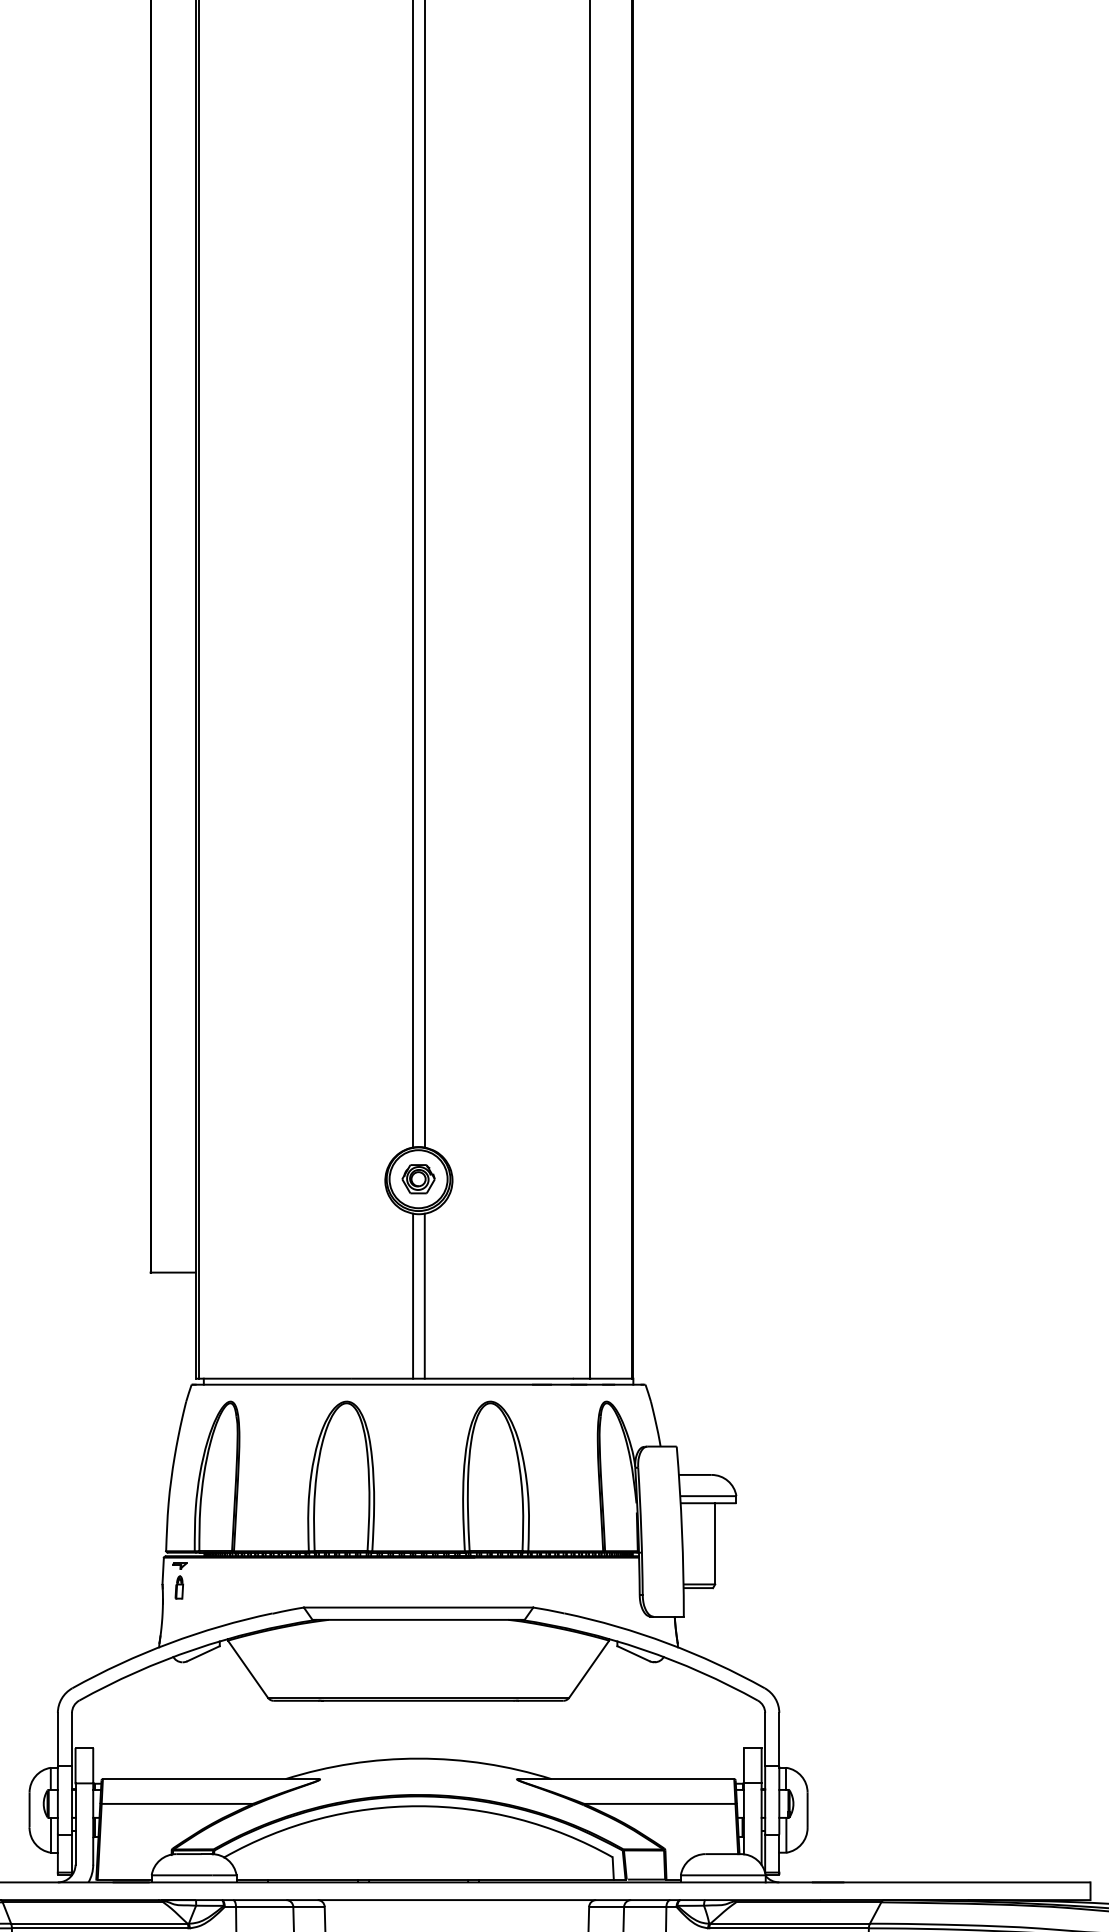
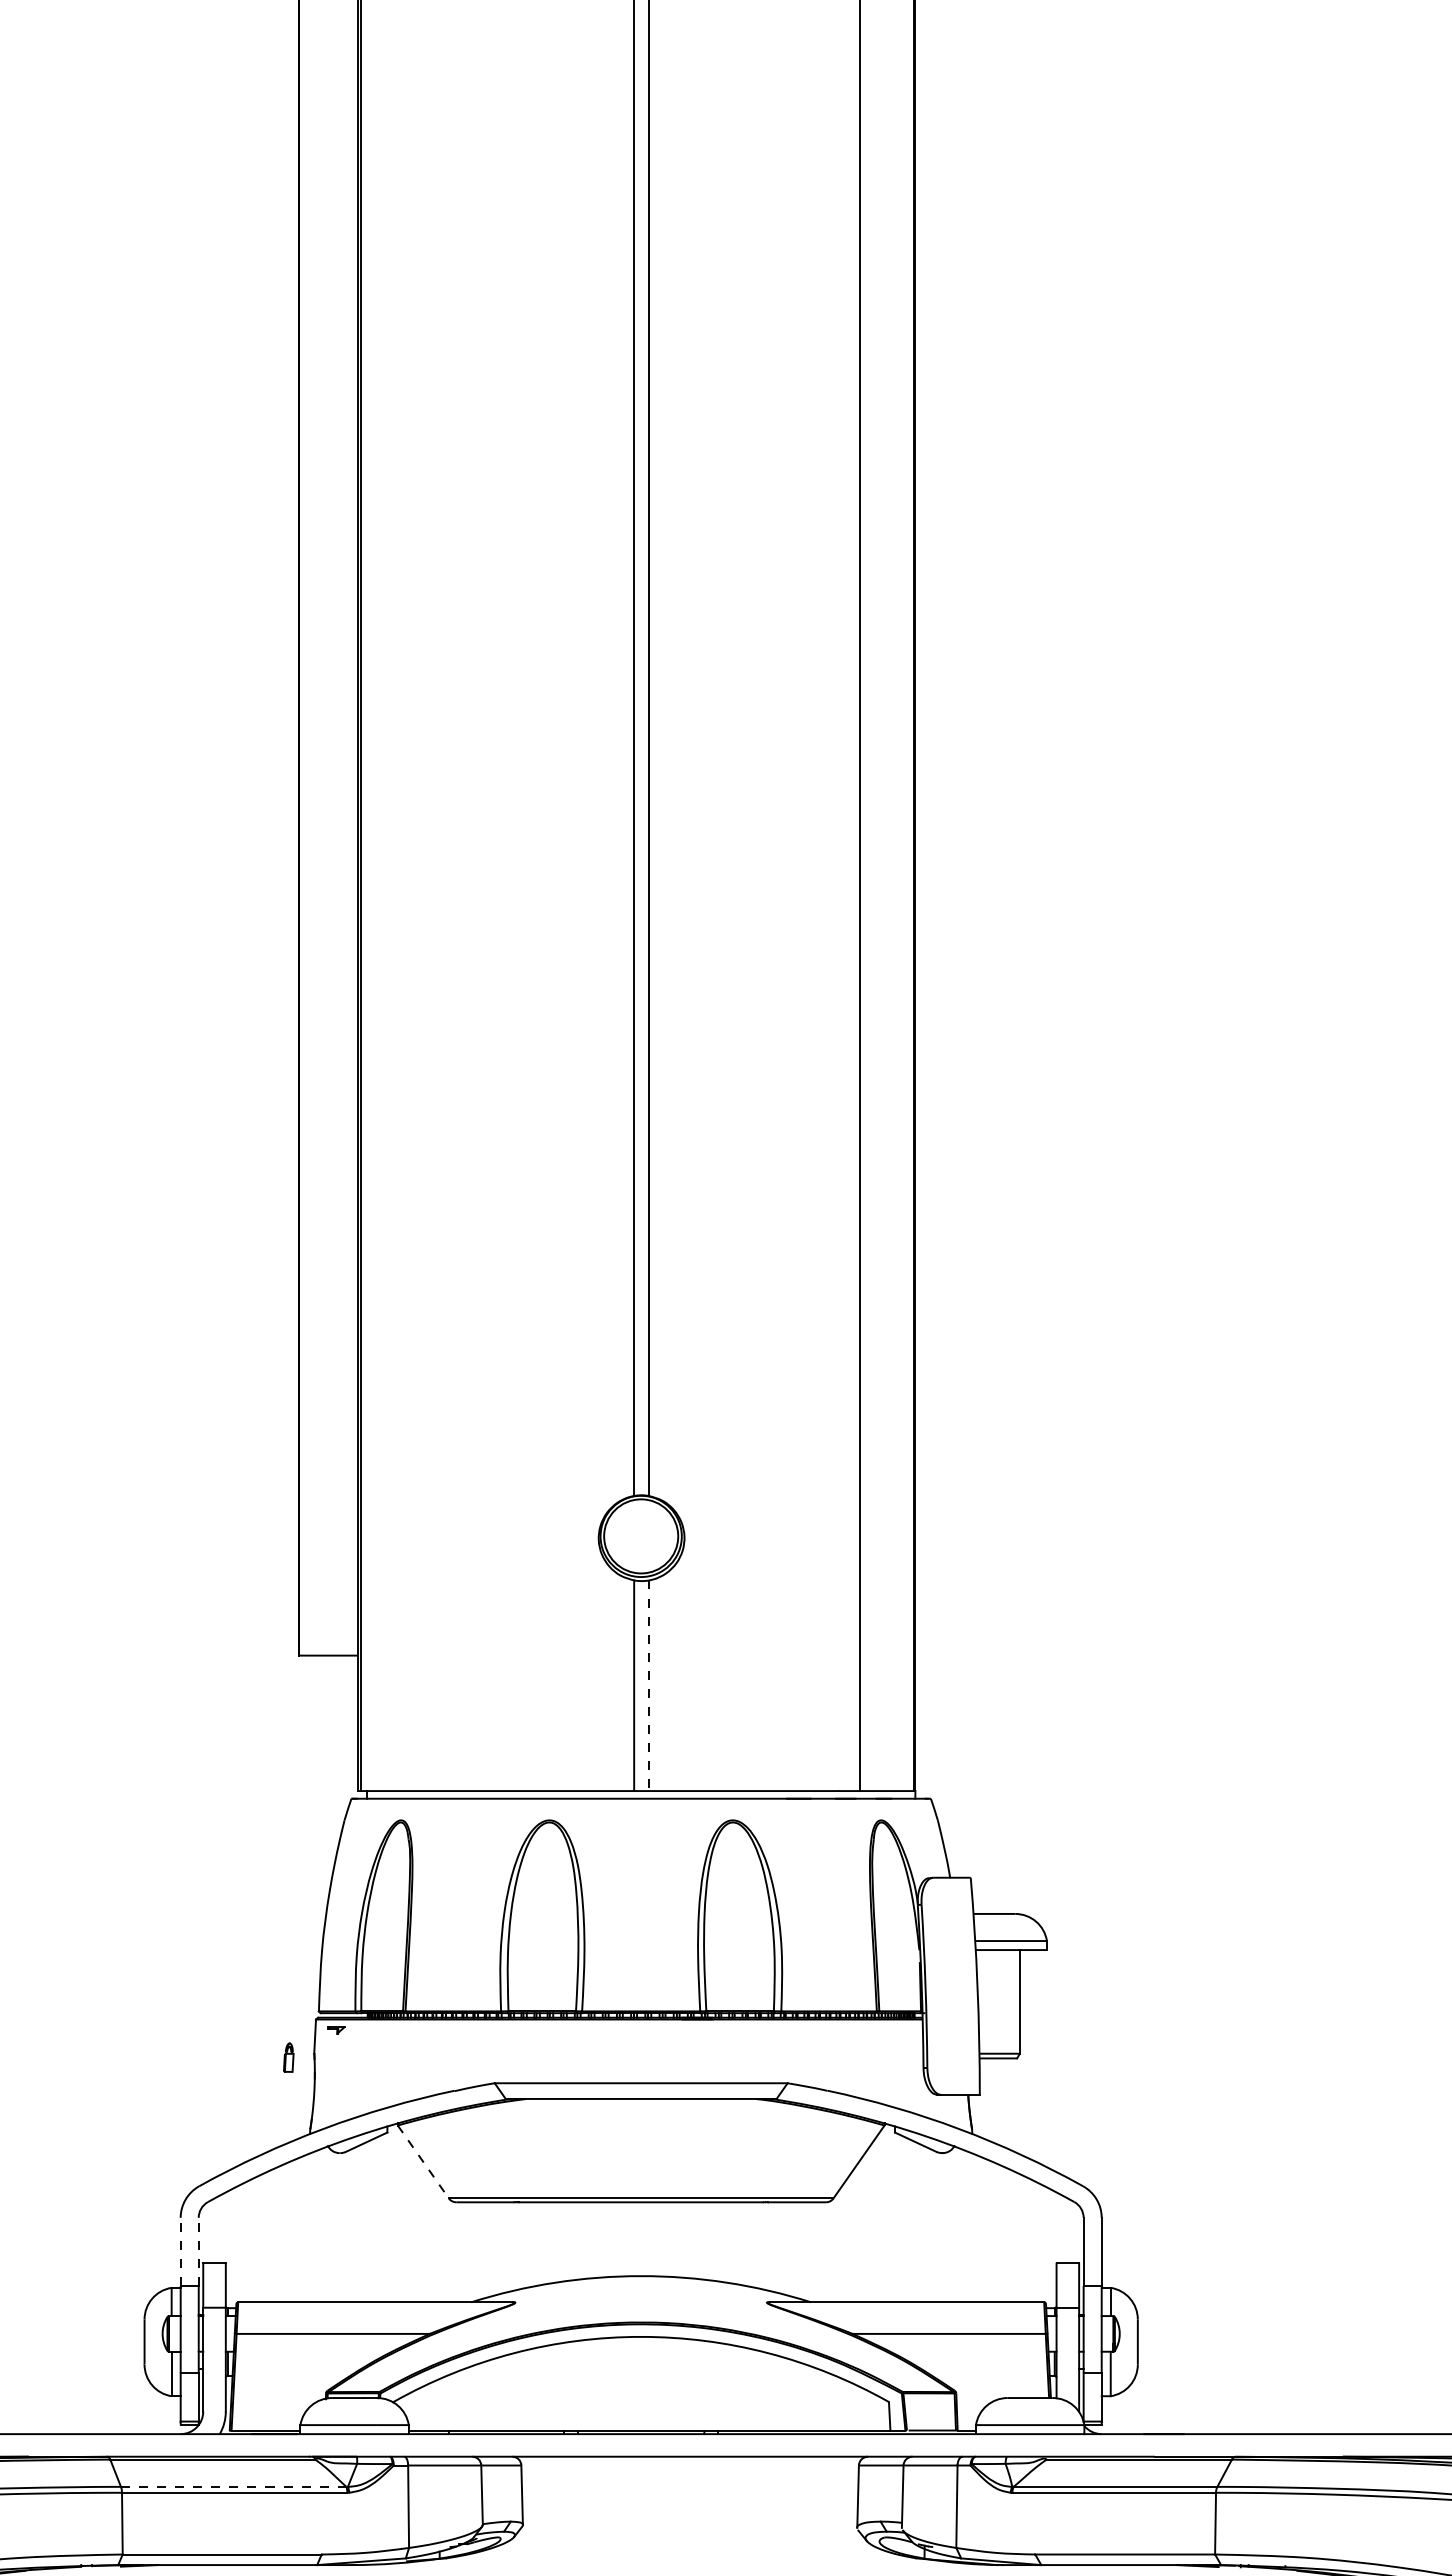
part: (418, 1179) -> (640, 1536), removed
line: (425, 1296) -> (649, 1686), solid -> dashed
part: (179, 1587) -> (288, 2057), moved
line: (248, 1668) -> (423, 2161), solid -> dashed
line: (57, 1739) -> (180, 2251), solid -> dashed
line: (71, 1739) -> (198, 2251), solid -> dashed
line: (99, 1923) -> (233, 2486), solid -> dashed

